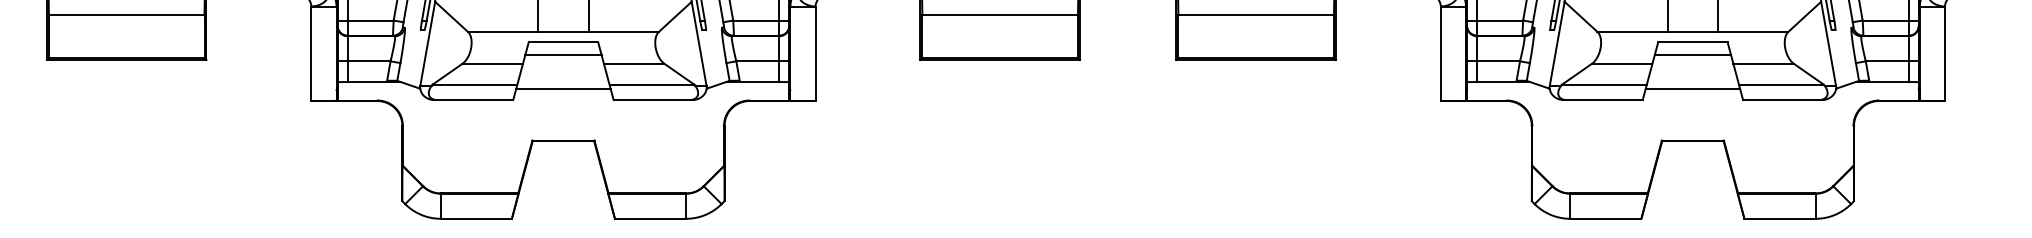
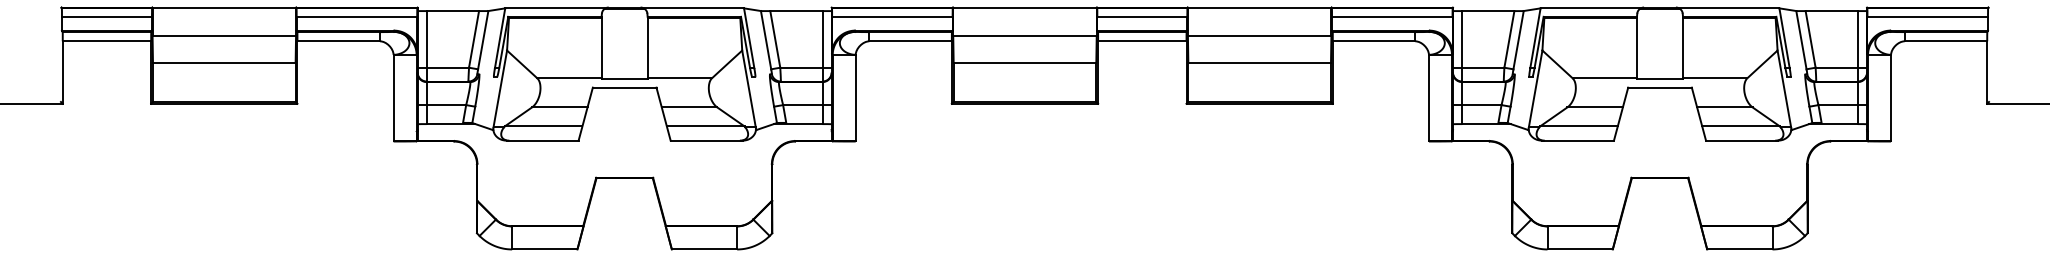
line: (563, 55) -> (624, 99), removed
line: (1692, 55) -> (1659, 99), removed
line: (563, 89) -> (624, 130), removed
line: (1692, 89) -> (1659, 130), removed

